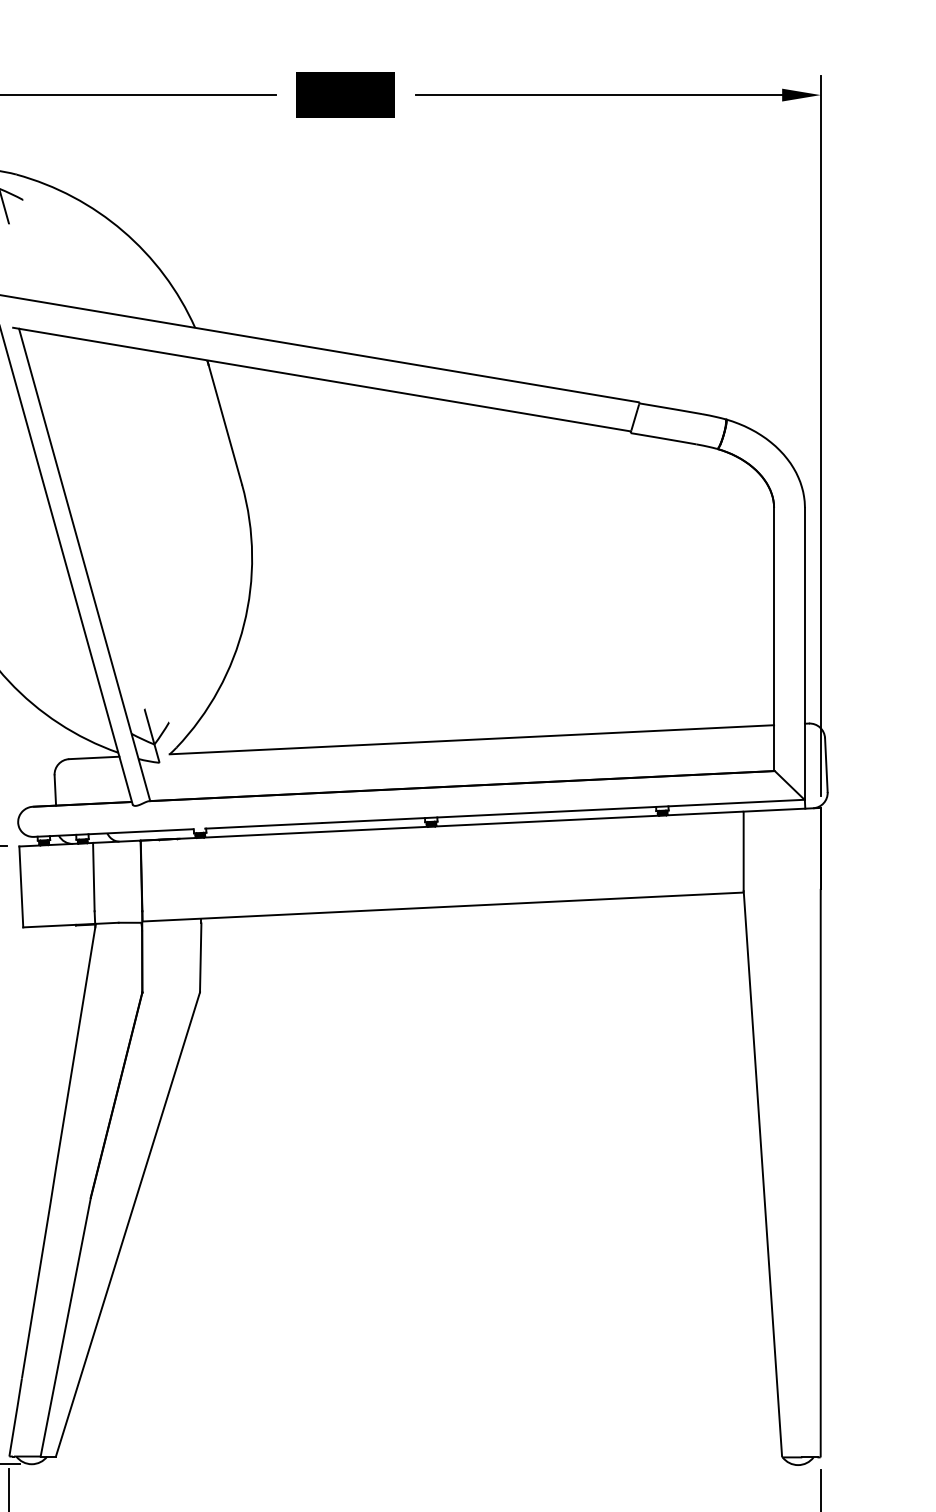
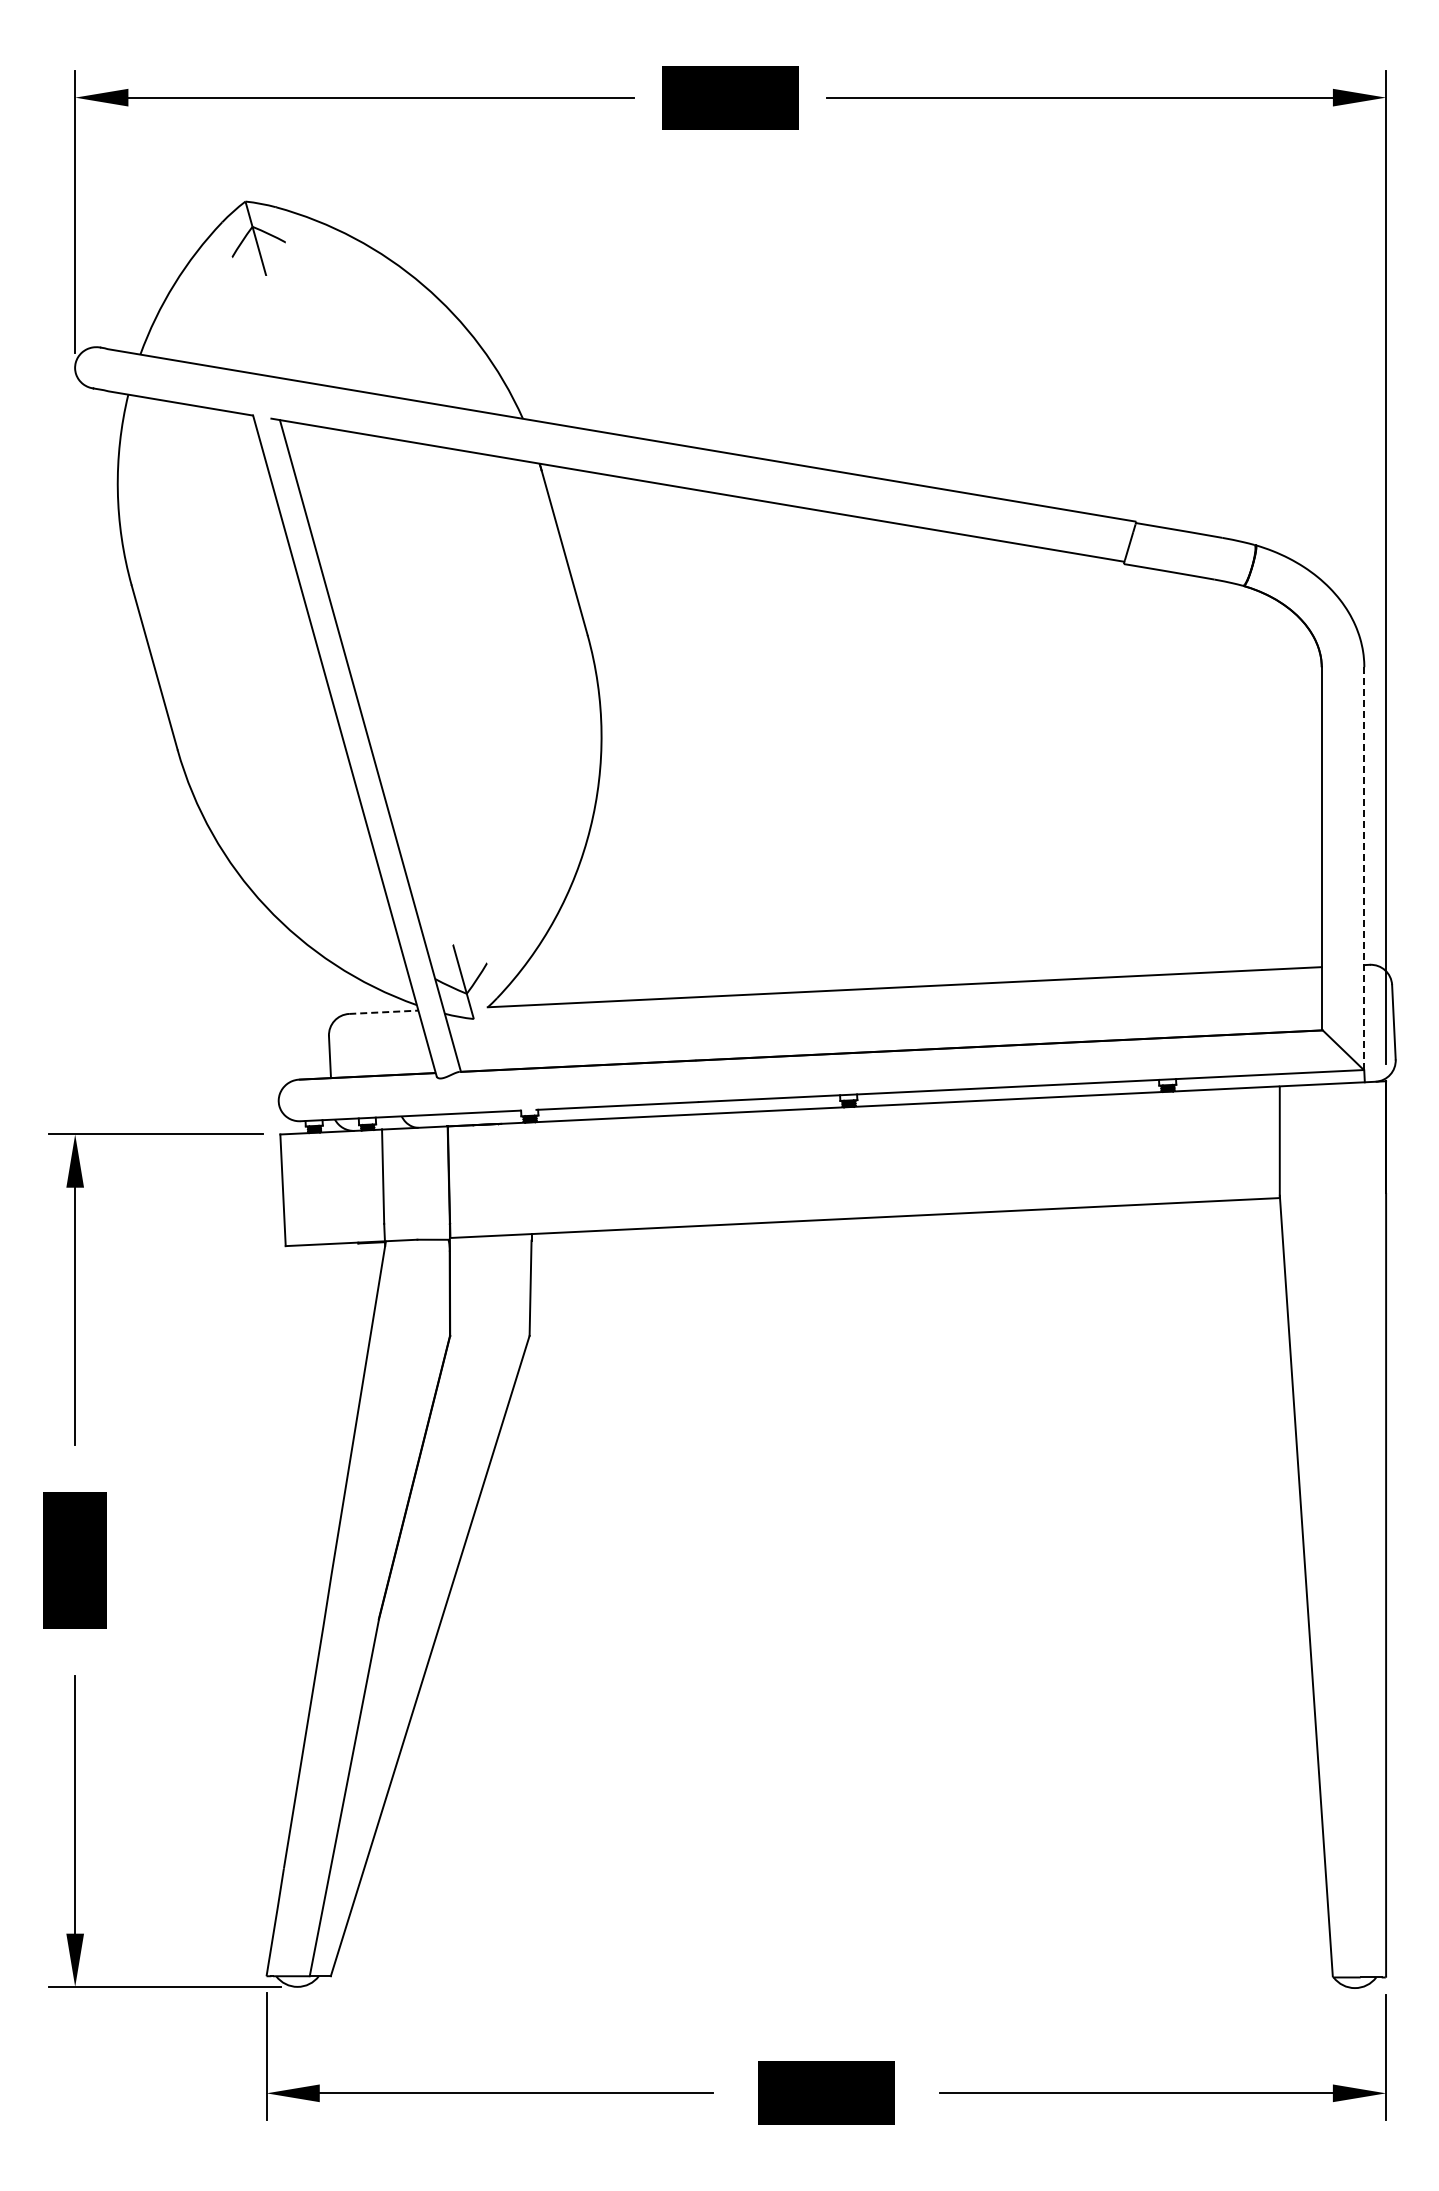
line: (805, 653) -> (1364, 868), solid -> dashed
line: (94, 758) -> (383, 1012), solid -> dashed

